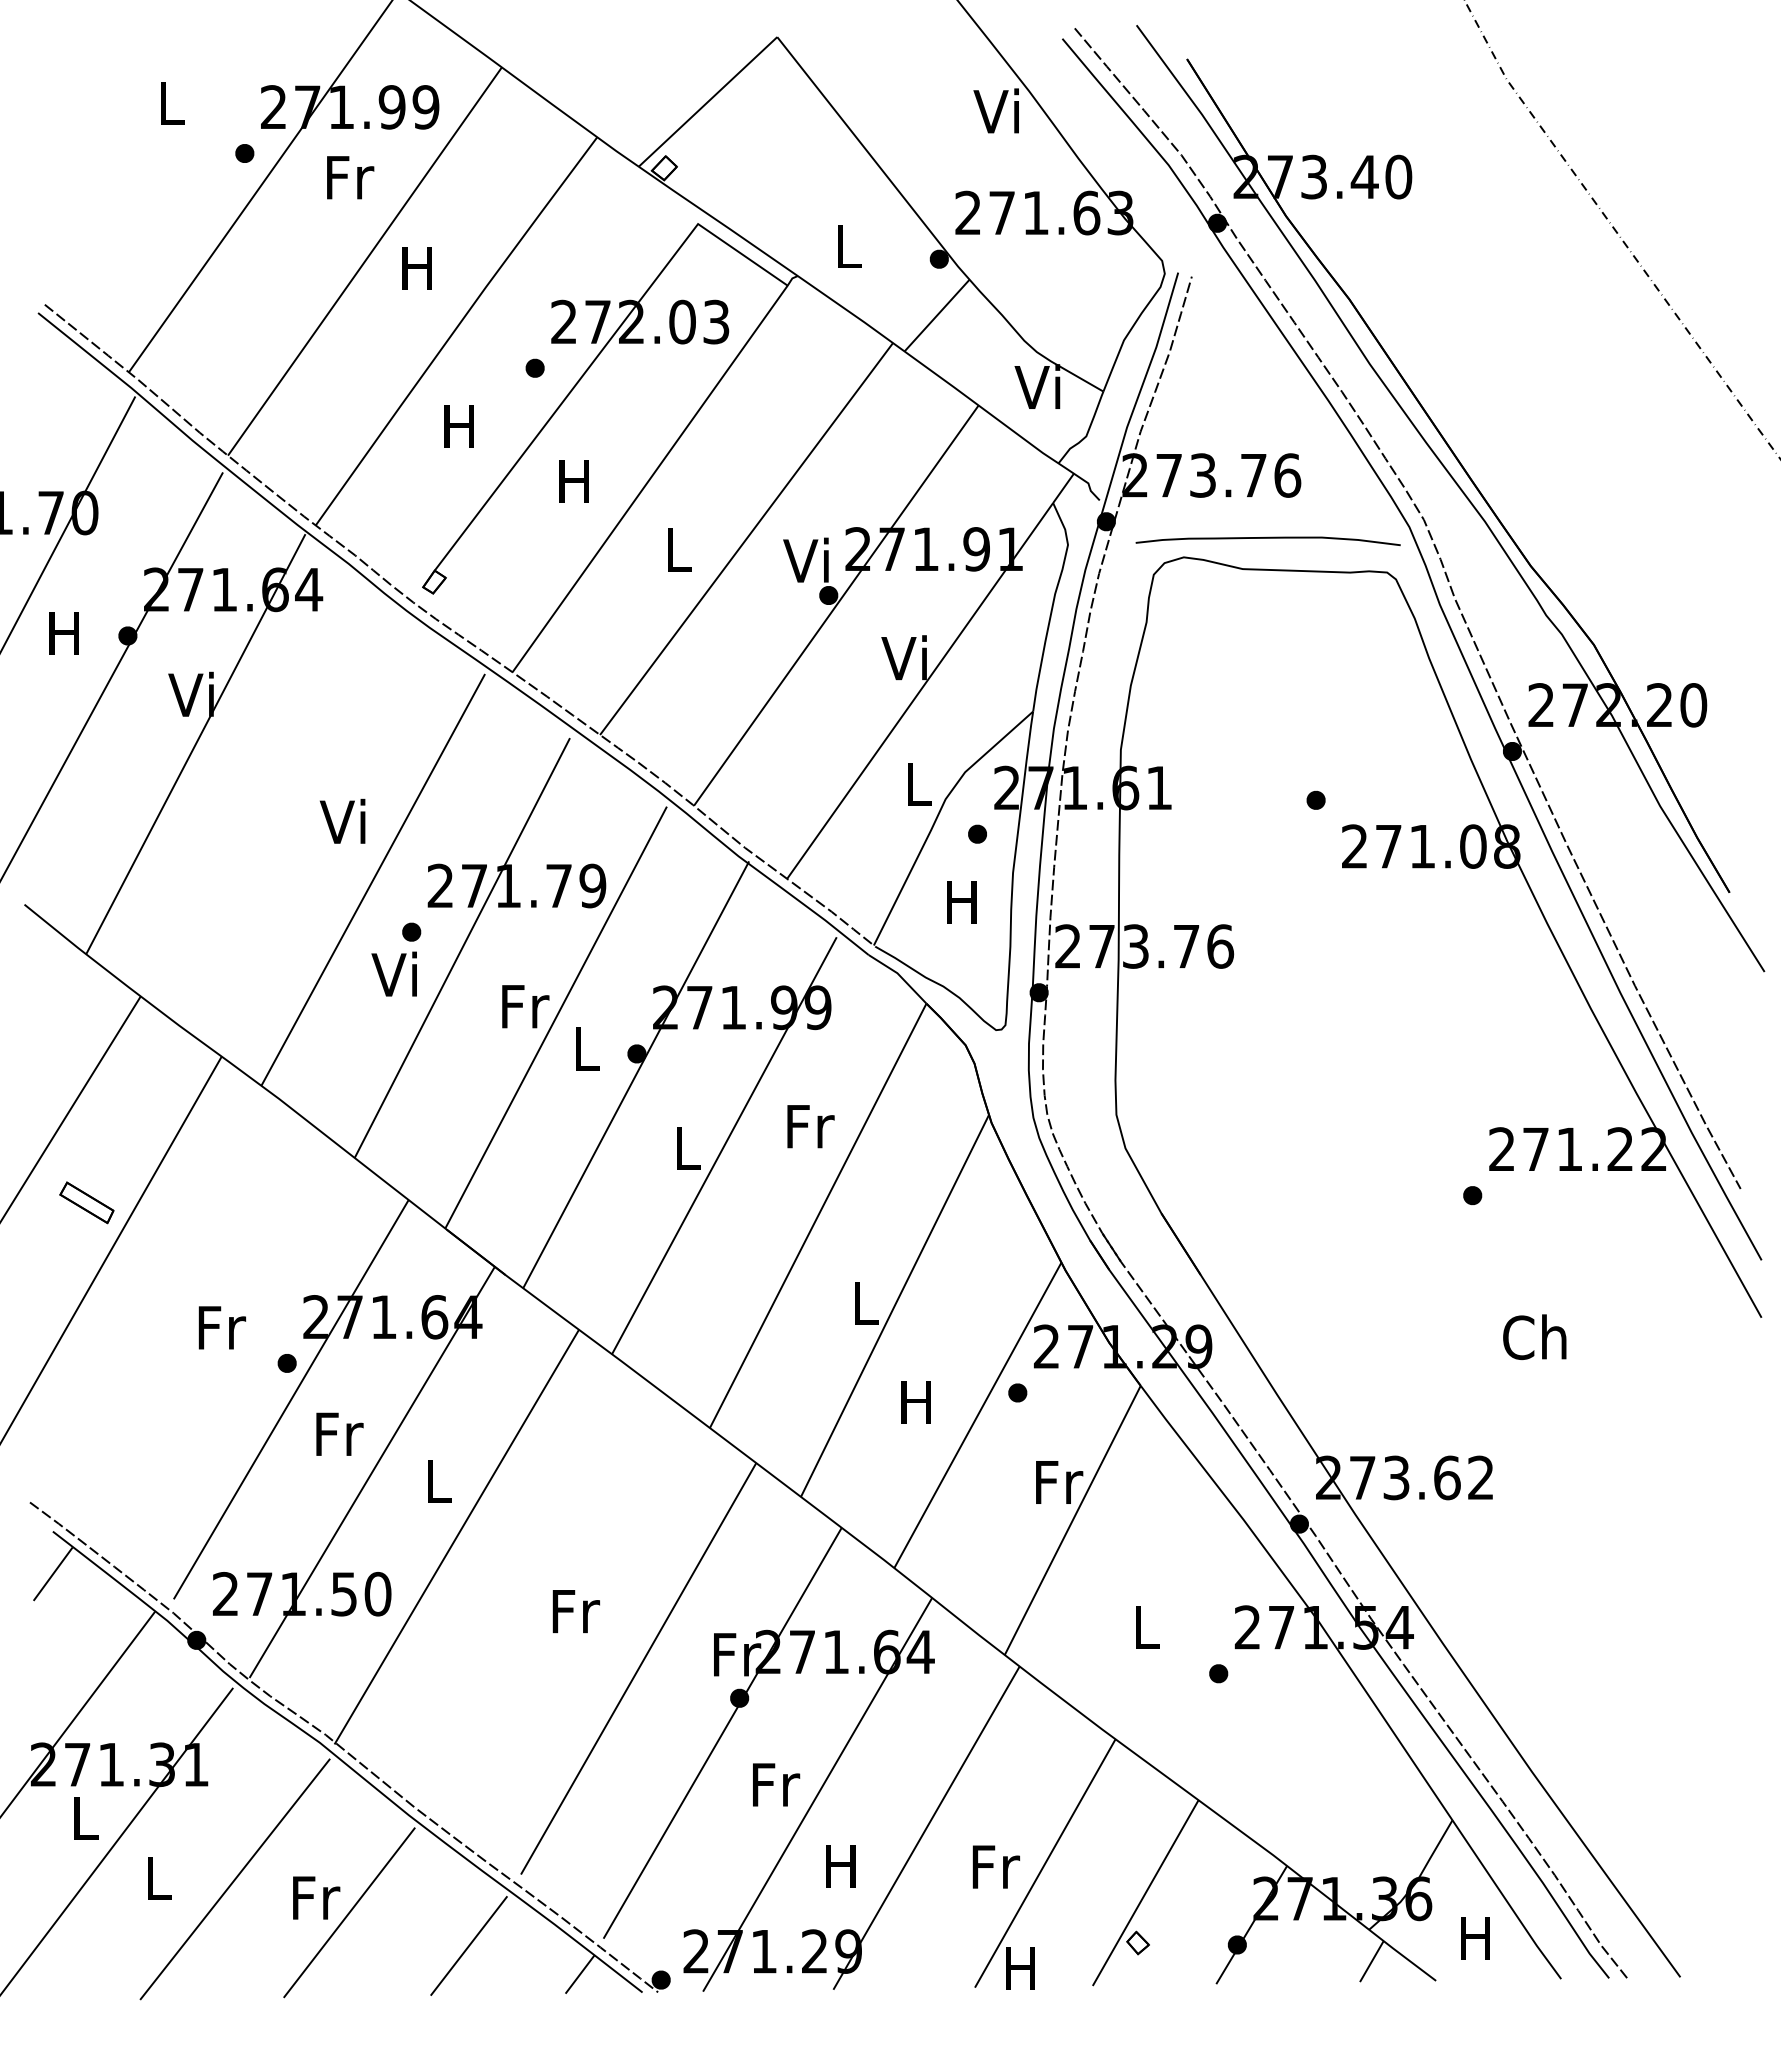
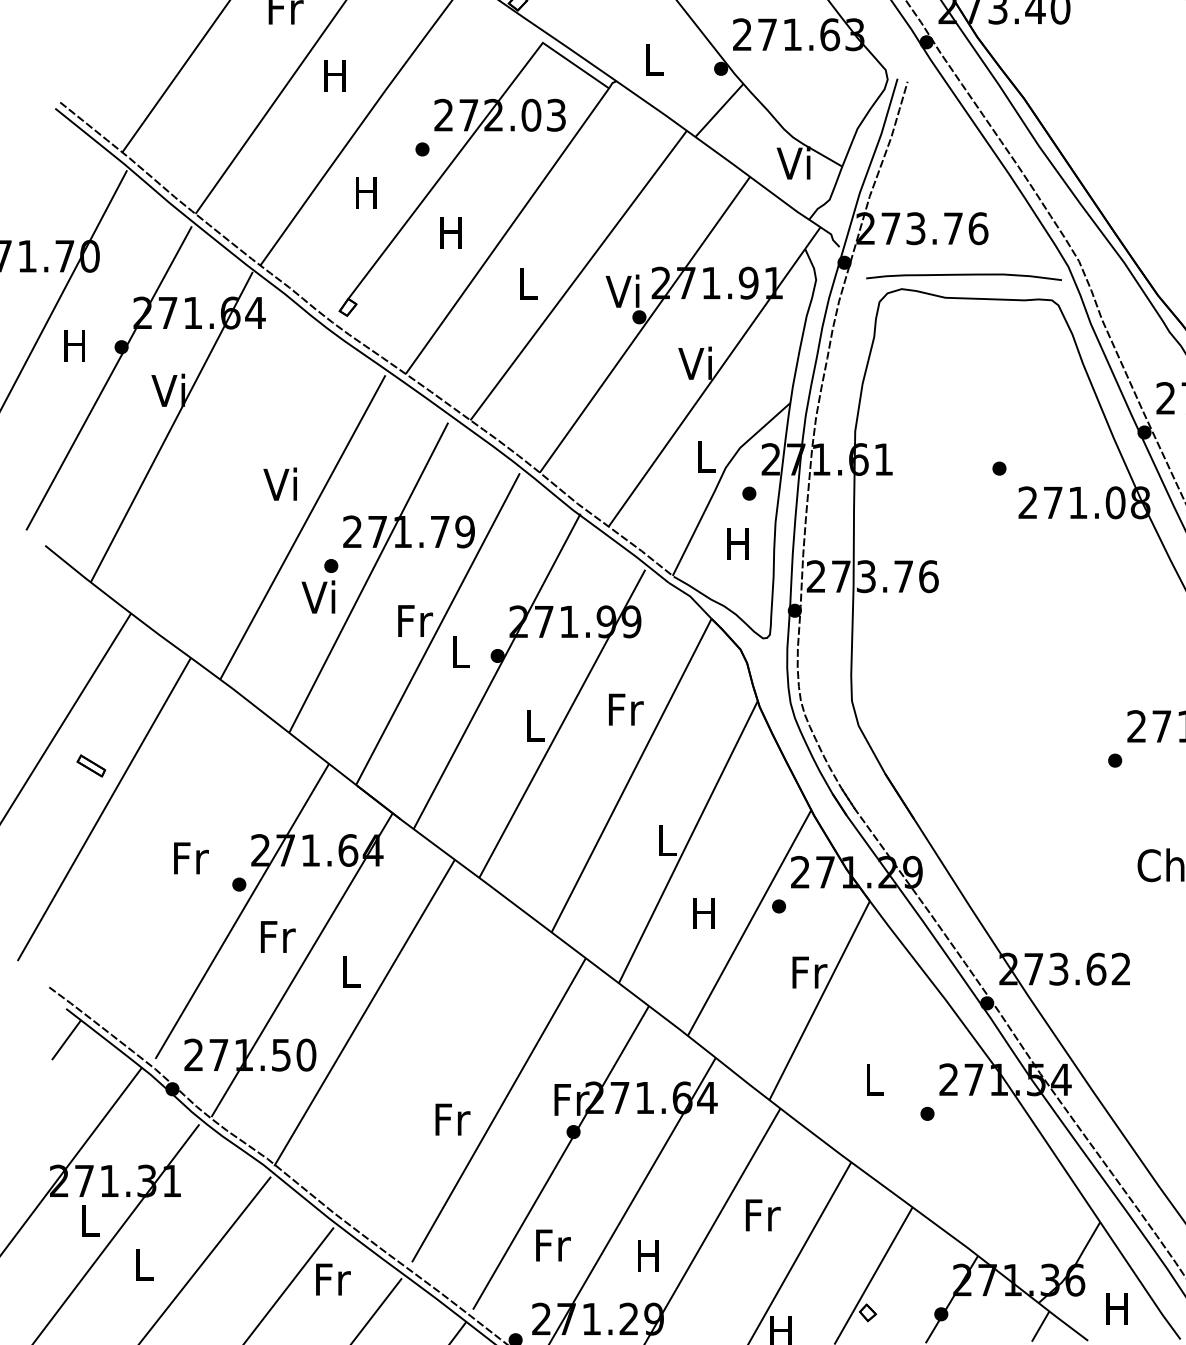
part: (86, 1202) -> (91, 765), size x0.7
text: (575, 1611) -> (452, 1119), moved
text: (776, 1784) -> (553, 1245), moved
text: (996, 1866) -> (763, 1214), moved
text: (316, 1897) -> (333, 1279), moved

